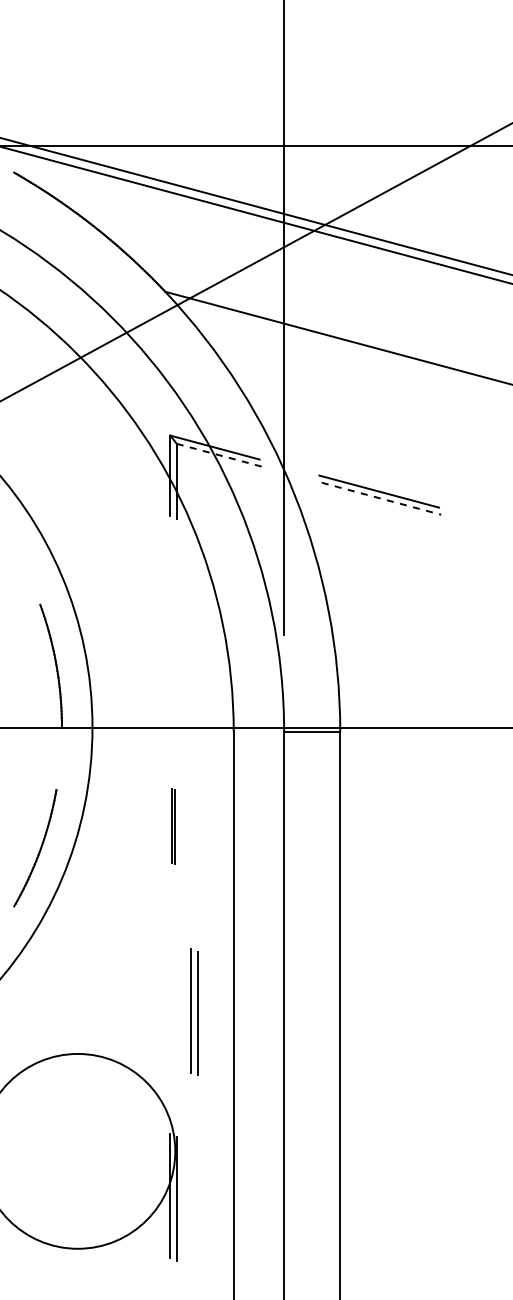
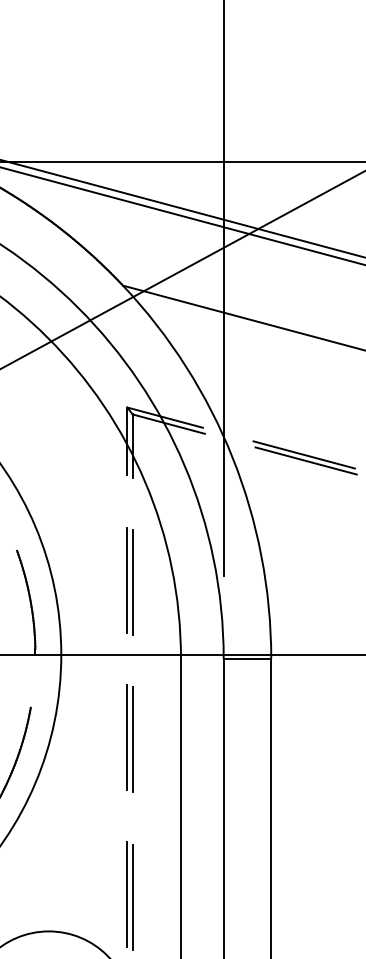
line: (219, 455) -> (168, 424), dashed -> solid
line: (381, 498) -> (306, 460), dashed -> solid
line: (170, 639) -> (127, 580), added
line: (176, 642) -> (132, 582), added
part: (173, 826) -> (129, 738), size x1.67
part: (194, 1011) -> (129, 895), moved

